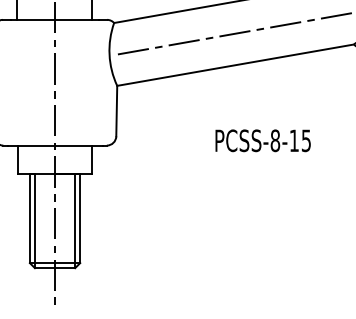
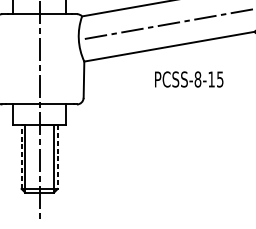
text: (262, 140) -> (188, 79), moved
line: (29, 218) -> (21, 156), solid -> dashed
line: (80, 218) -> (57, 156), solid -> dashed

